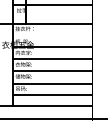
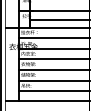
line: (58, 14) -> (59, 19), added
line: (52, 35) -> (54, 38), added

